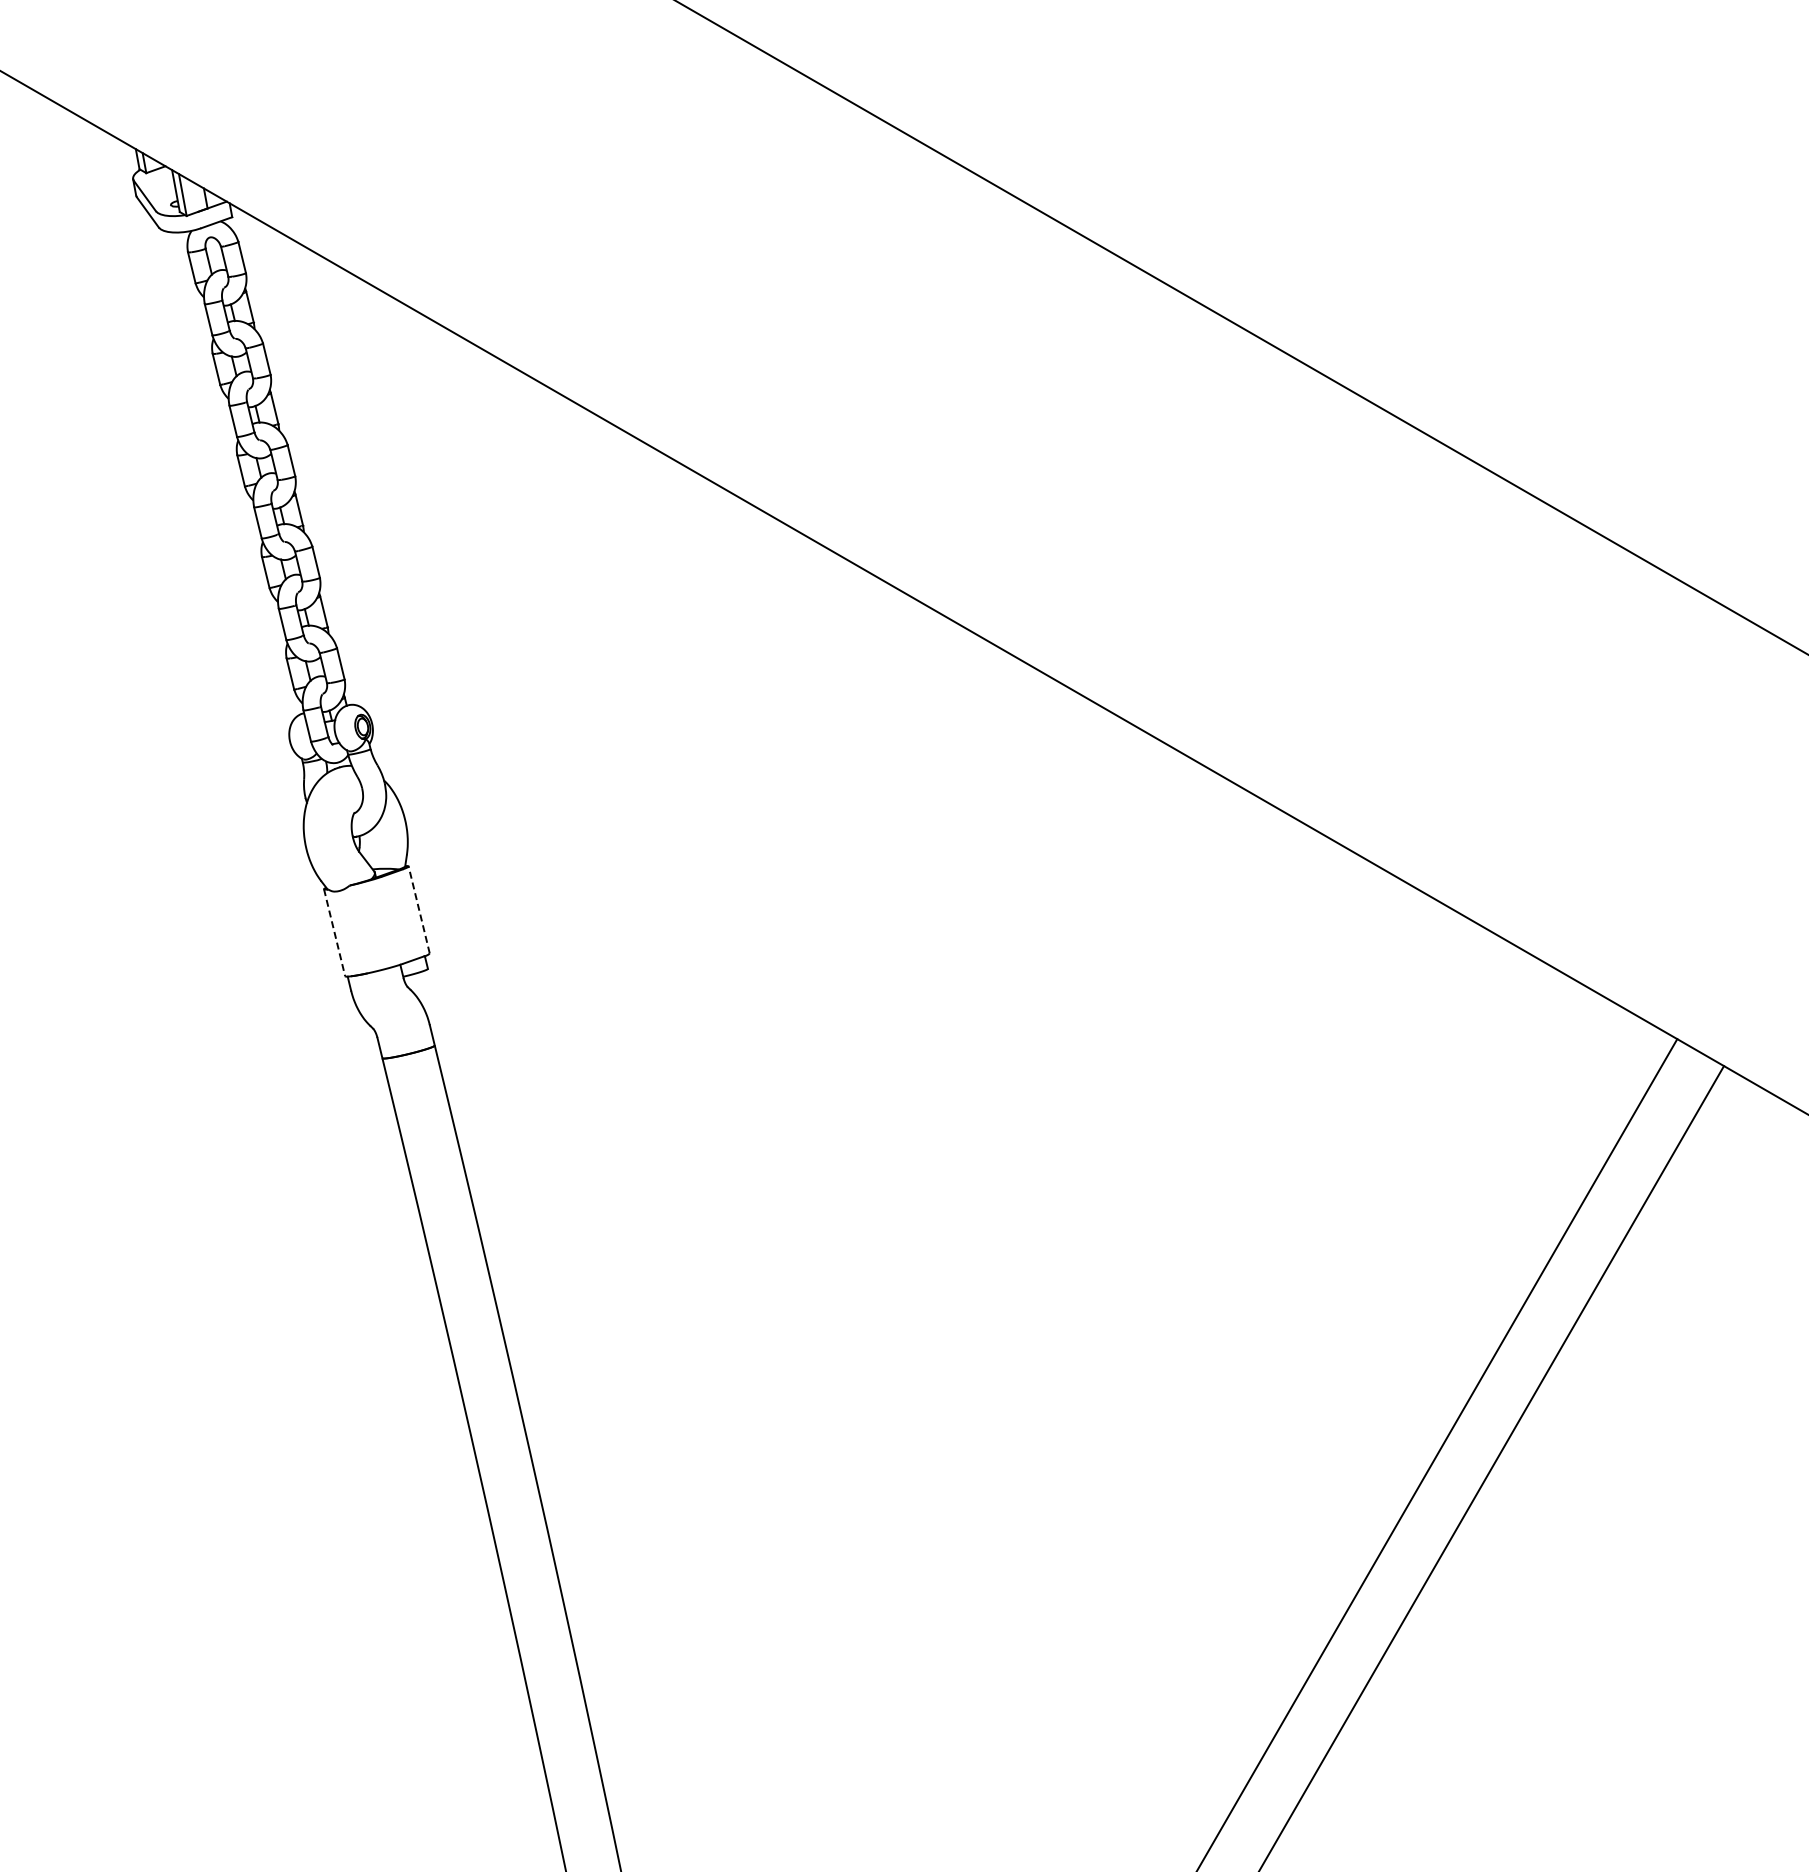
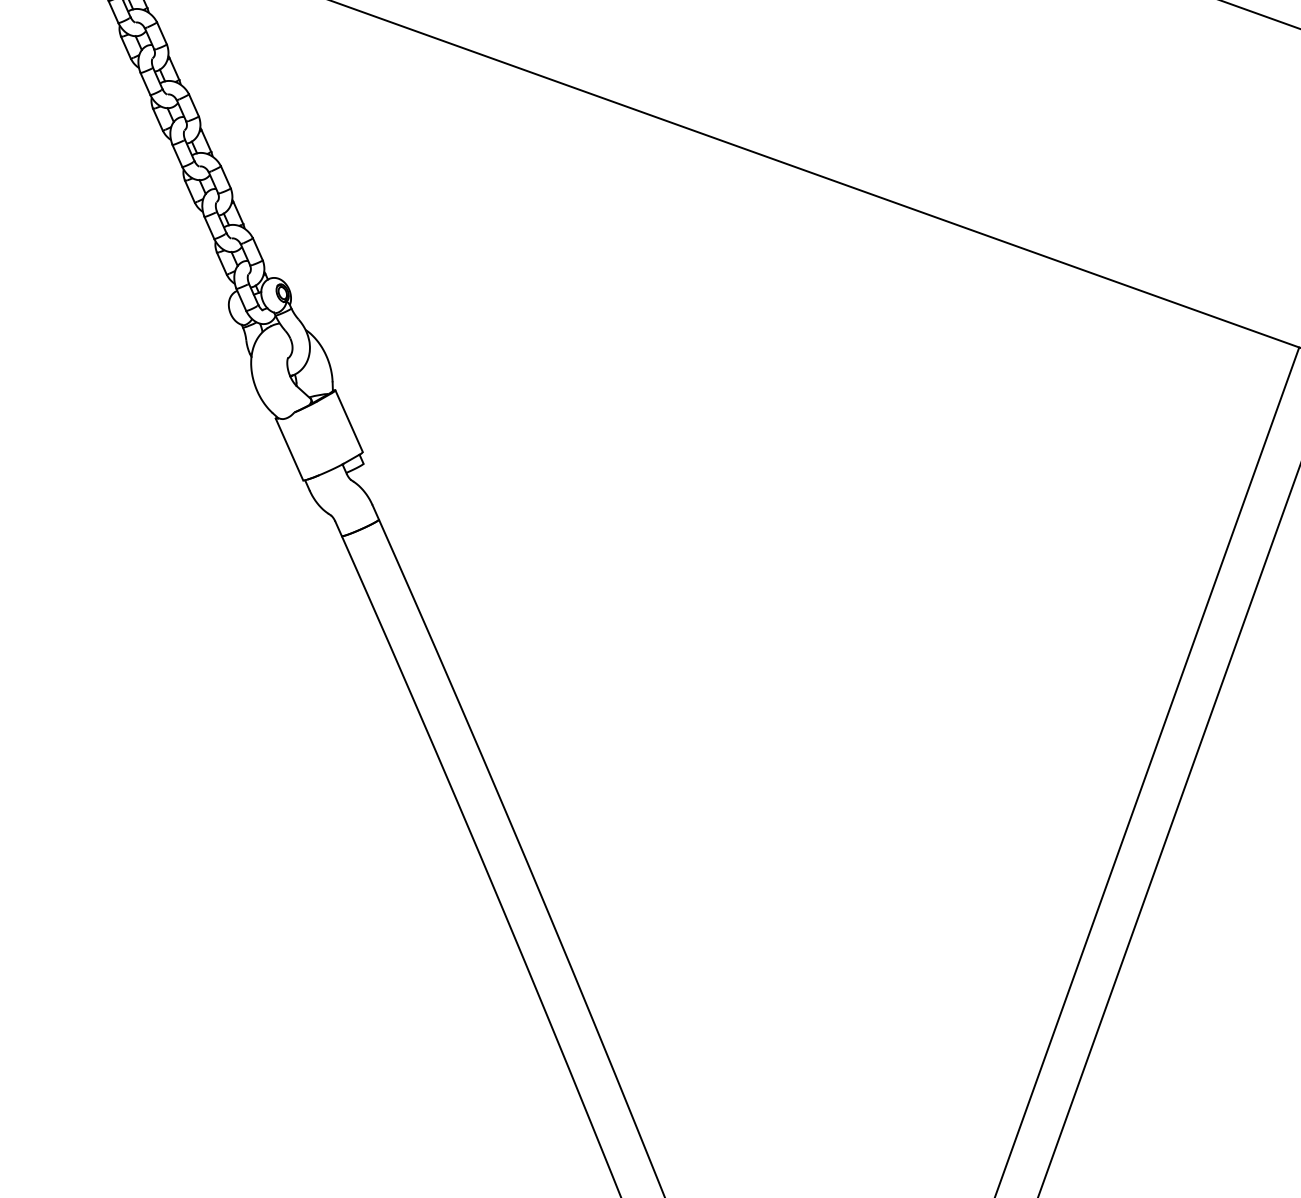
line: (419, 909) -> (349, 420), dashed -> solid
line: (334, 932) -> (289, 449), dashed -> solid

